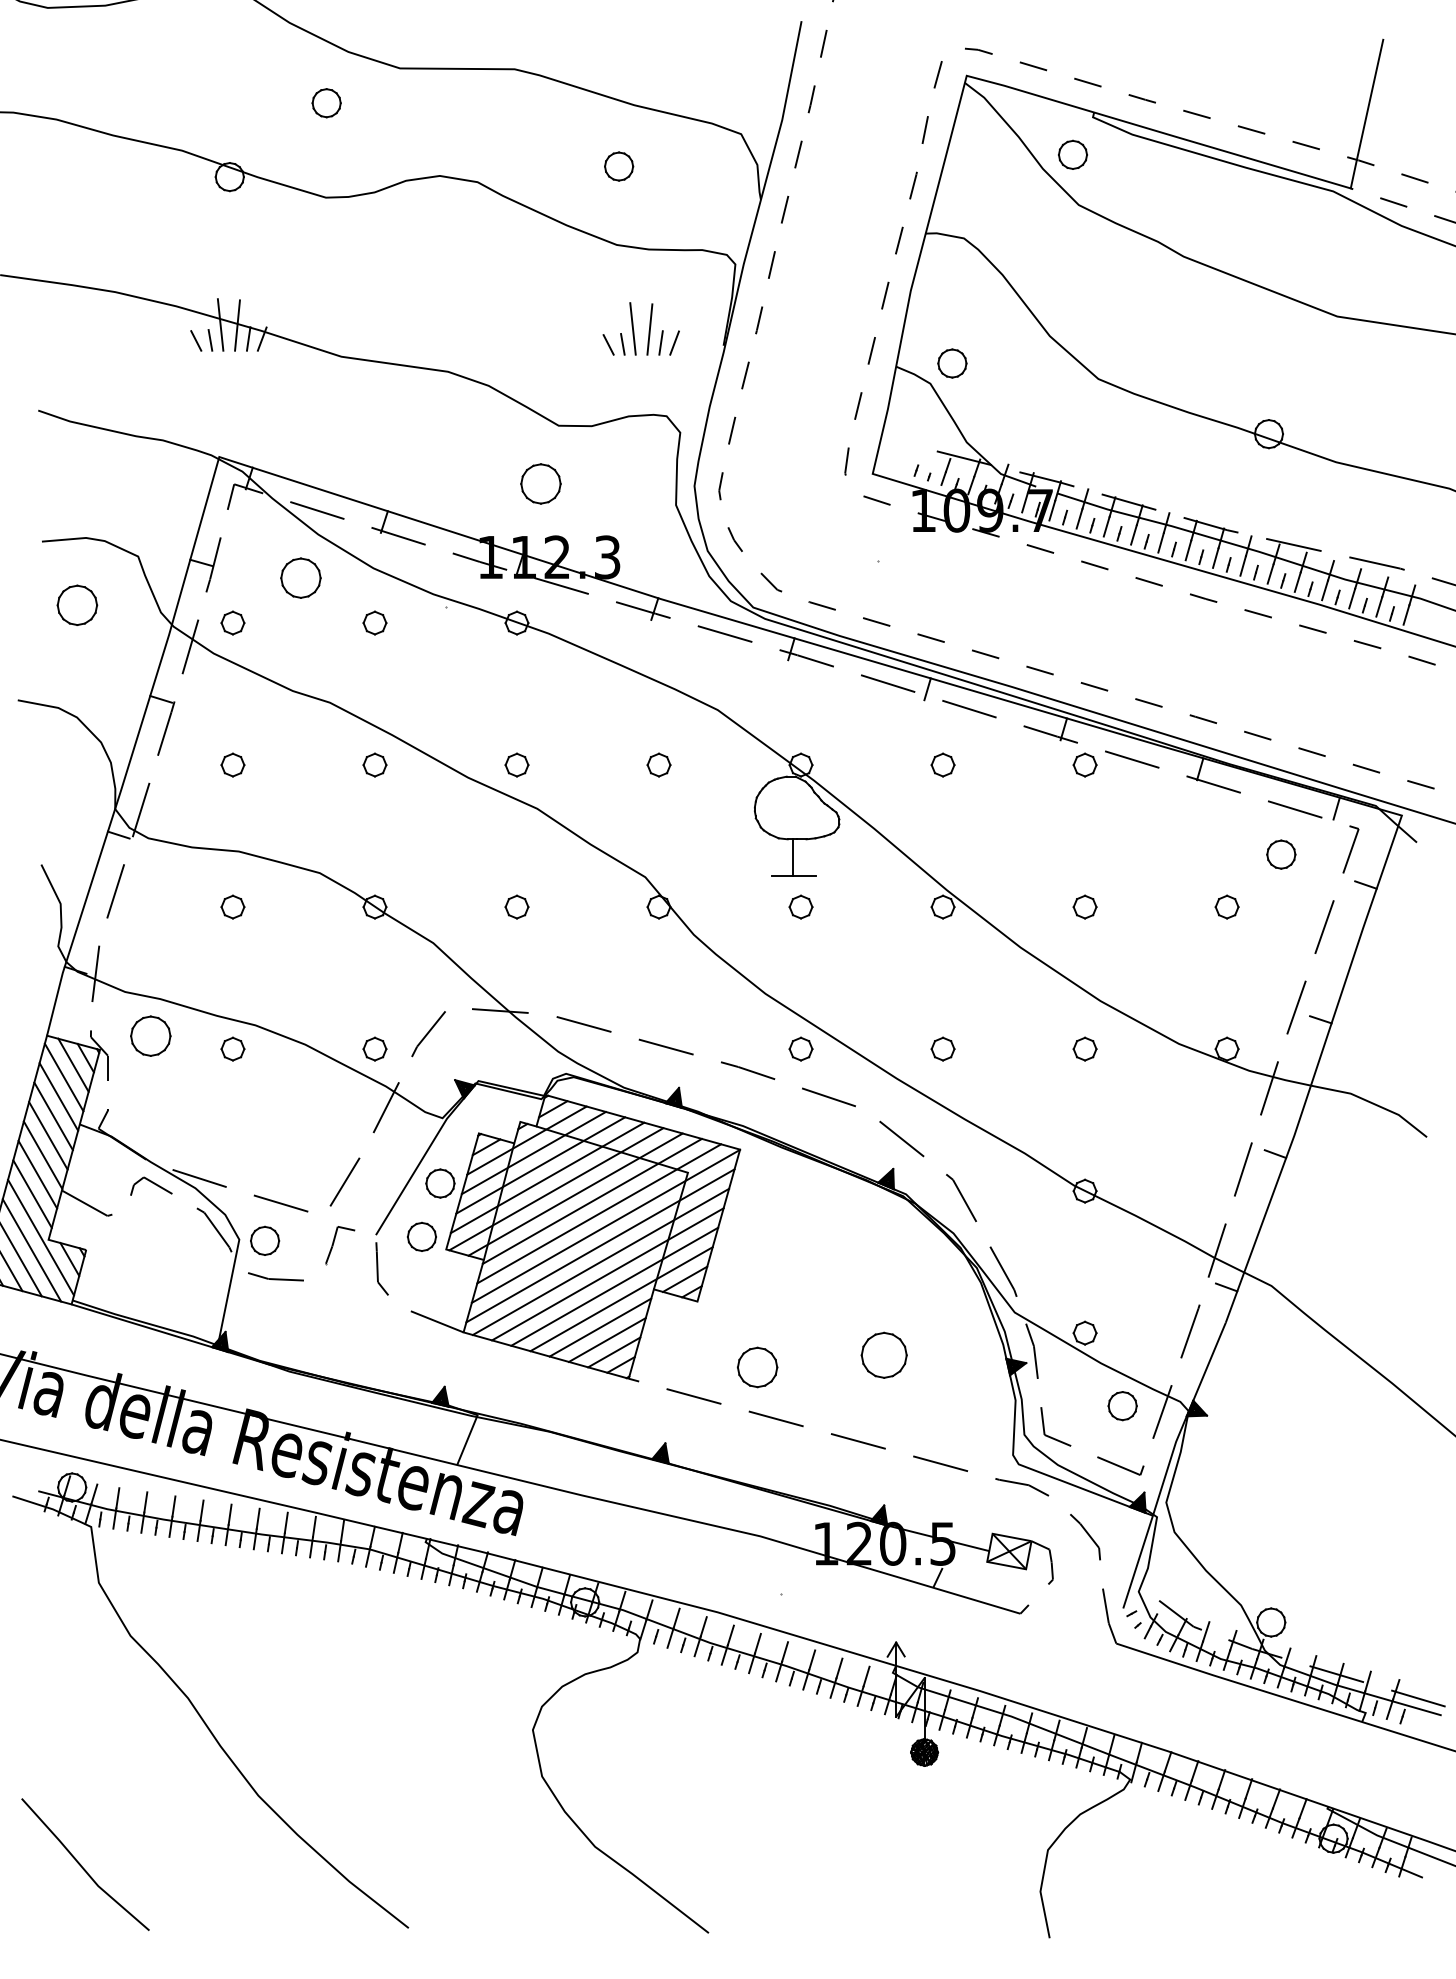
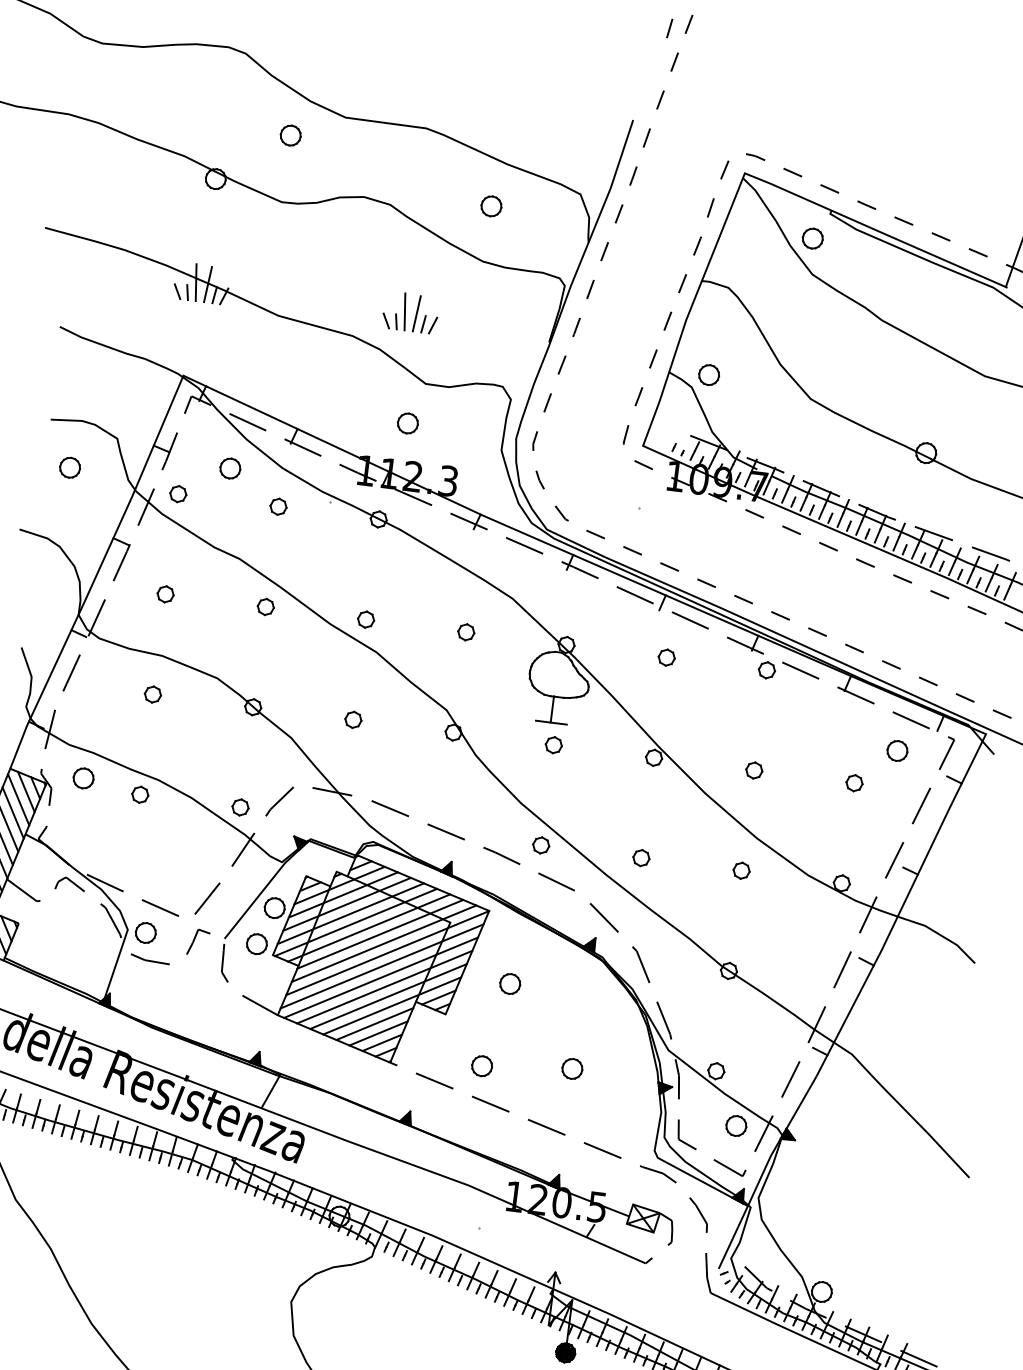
part: (634, 330) -> (405, 313), moved
part: (540, 484) -> (407, 423), size x0.71
part: (301, 578) -> (230, 468), size x0.71
part: (77, 605) -> (70, 467), size x0.71
part: (151, 1036) -> (83, 778), size x0.71
part: (782, 1247) -> (510, 983), added
part: (883, 1355) -> (572, 1068), size x0.62
part: (757, 1367) -> (482, 1066), size x0.71

